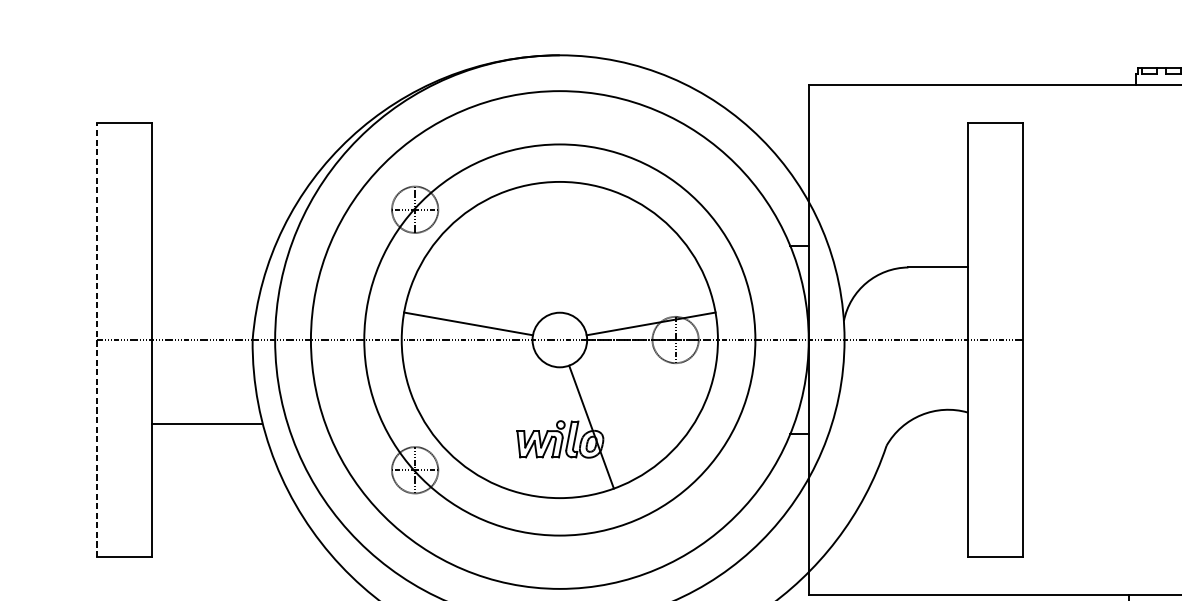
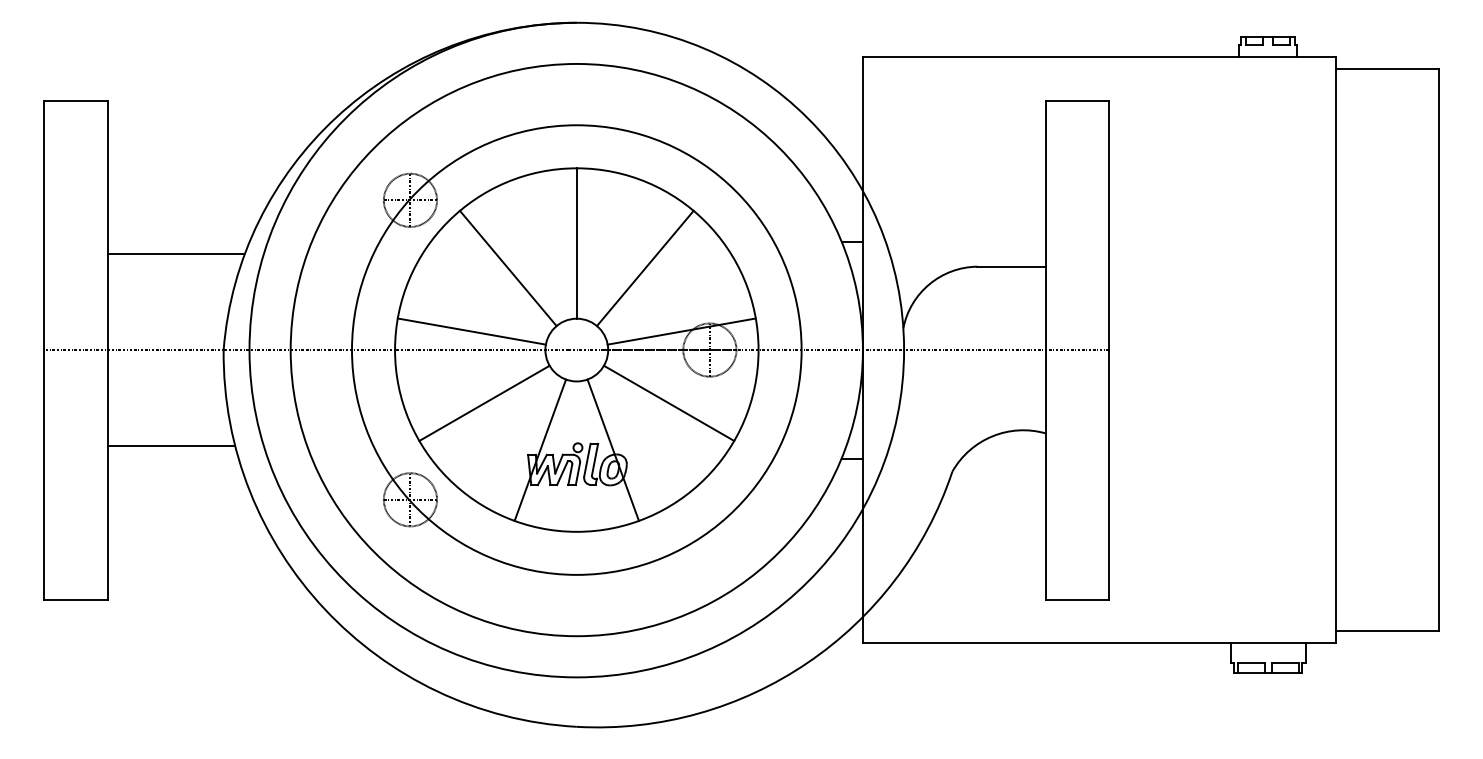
line: (559, 247) -> (576, 243), added
line: (210, 256) -> (175, 254), added
line: (499, 269) -> (507, 268), added
line: (619, 269) -> (645, 268), added
line: (96, 340) -> (44, 350), dashed -> solid
line: (479, 385) -> (484, 402), added
line: (639, 385) -> (668, 402), added
line: (528, 426) -> (540, 449), added

